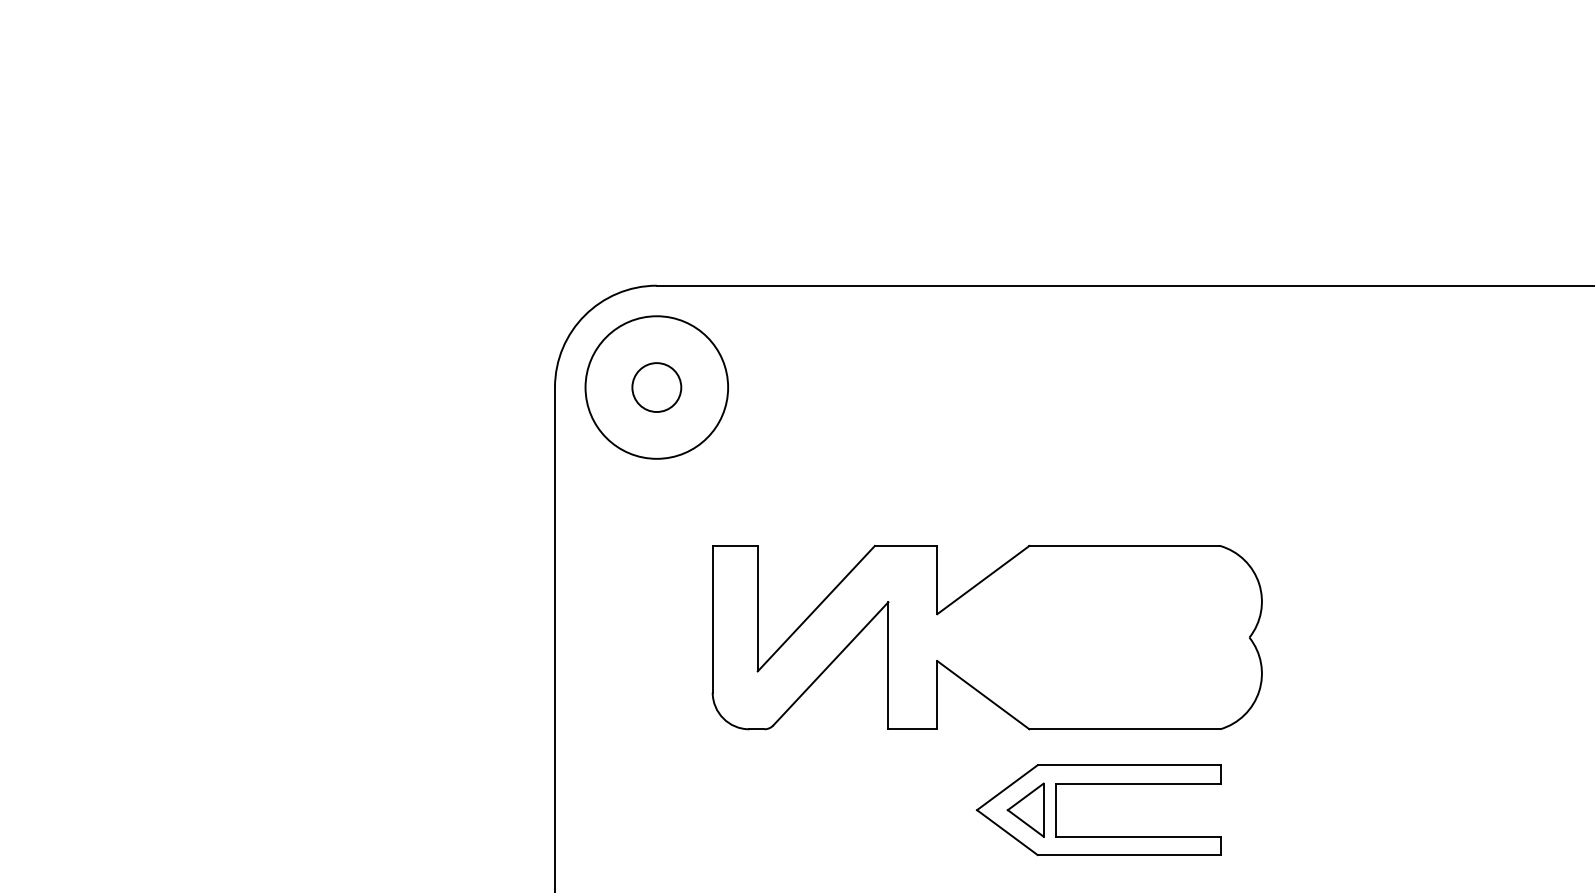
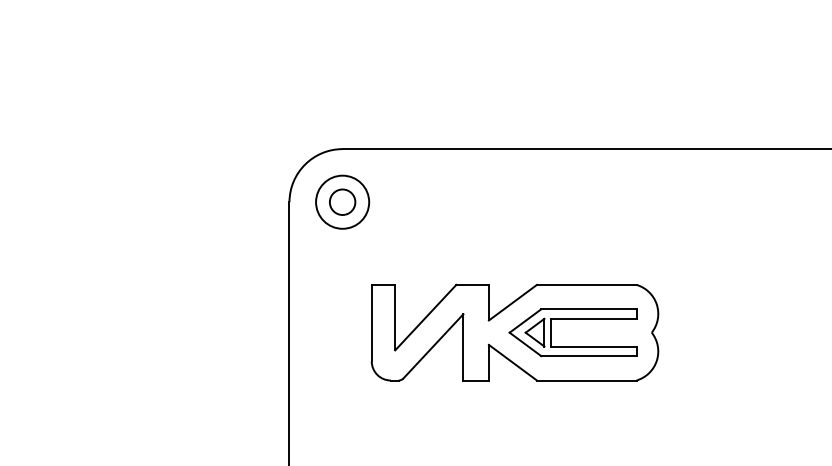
circle: (656, 386) -> (342, 201), size x0.71
part: (1097, 784) -> (572, 319), moved

